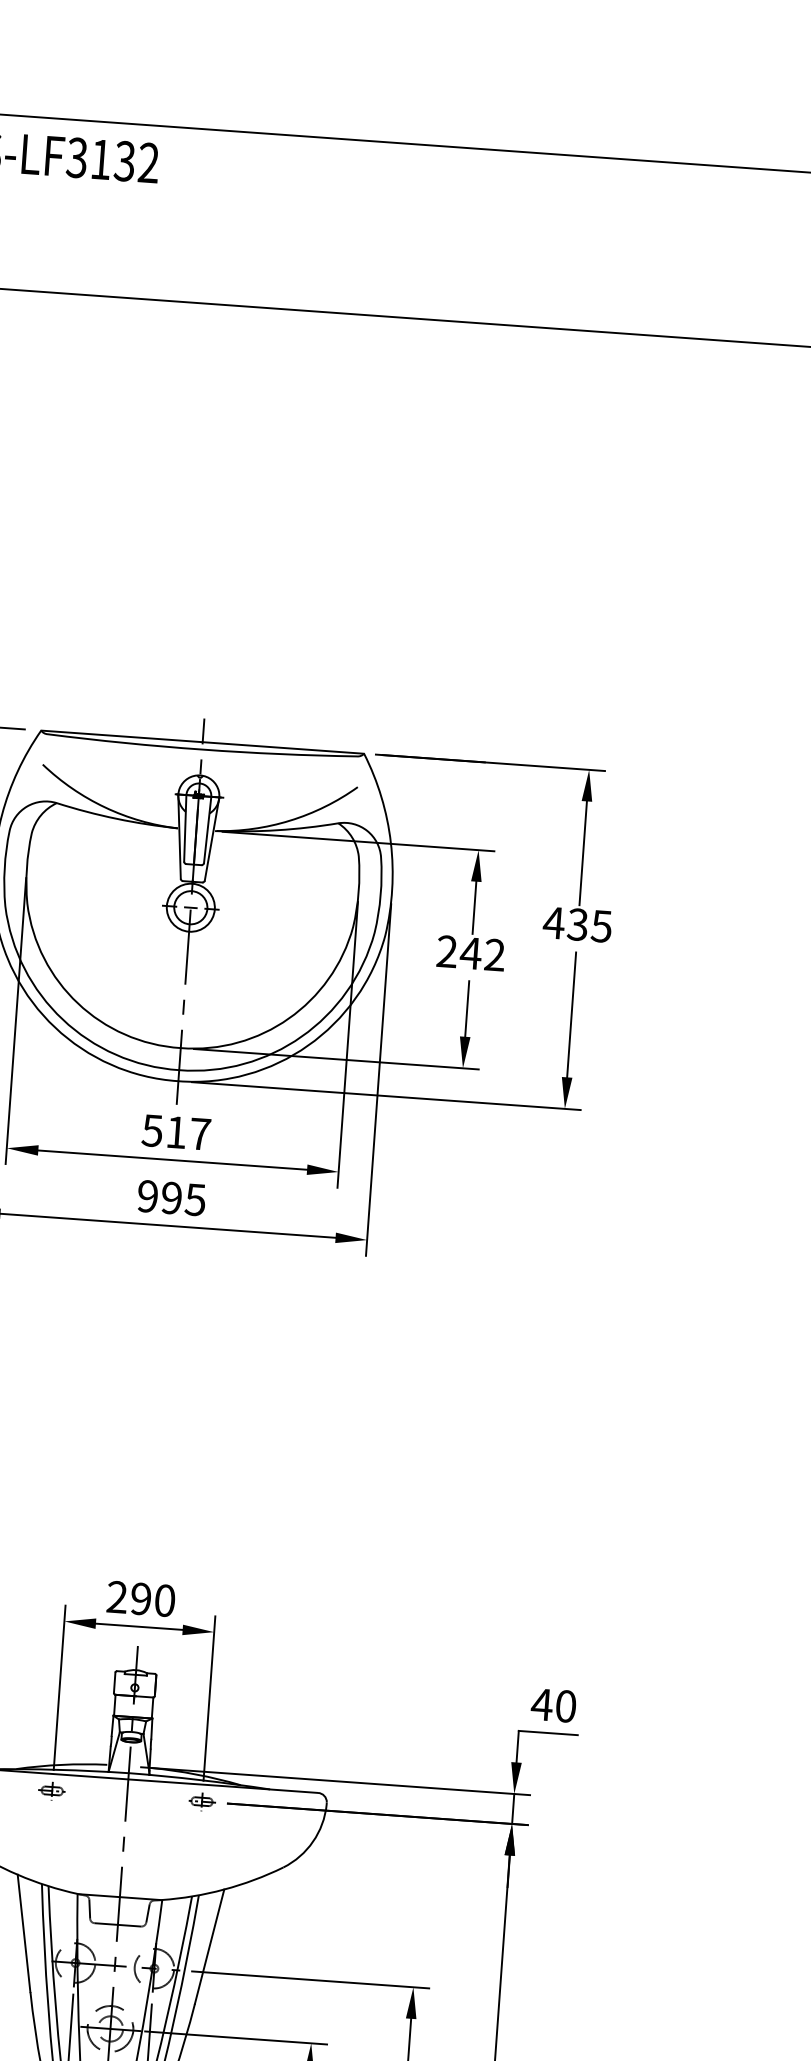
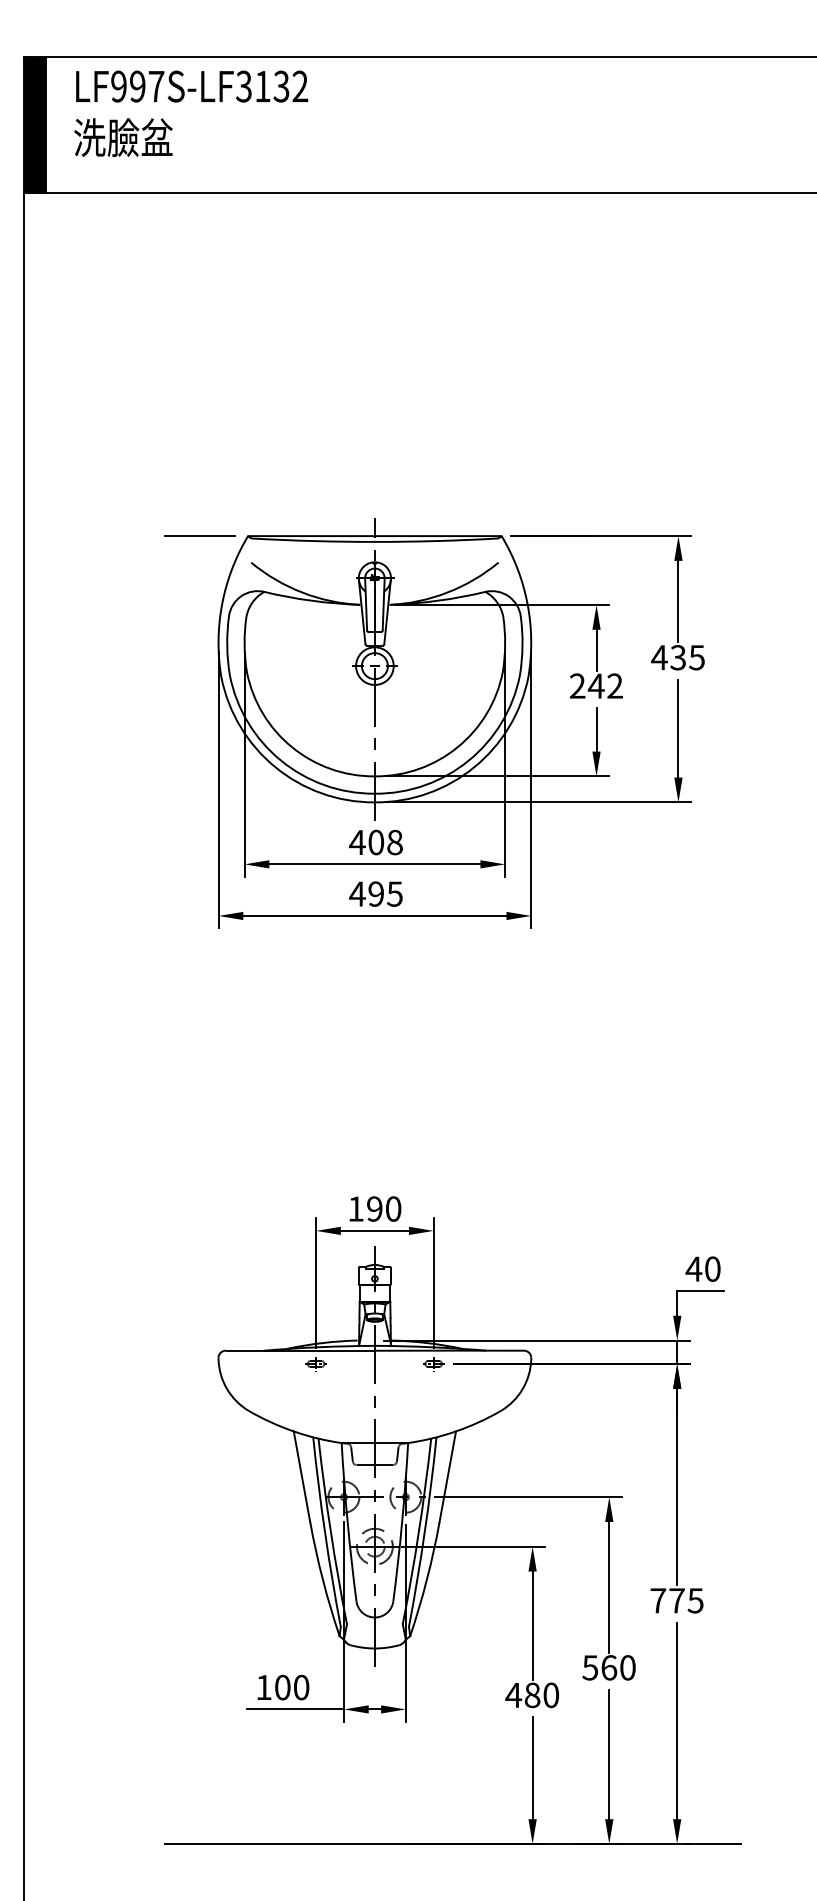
text: (175, 1132) -> (375, 842), 517 -> 408
text: (147, 1195) -> (357, 893), 995 -> 495
text: (116, 1596) -> (355, 1208), 290 -> 190

